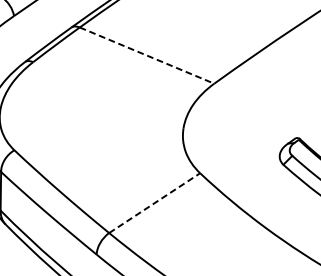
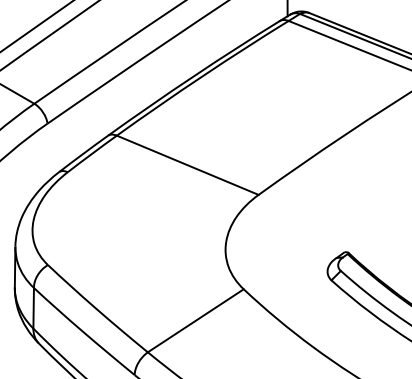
line: (146, 55) -> (187, 165), dashed -> solid
line: (155, 202) -> (196, 320), dashed -> solid

